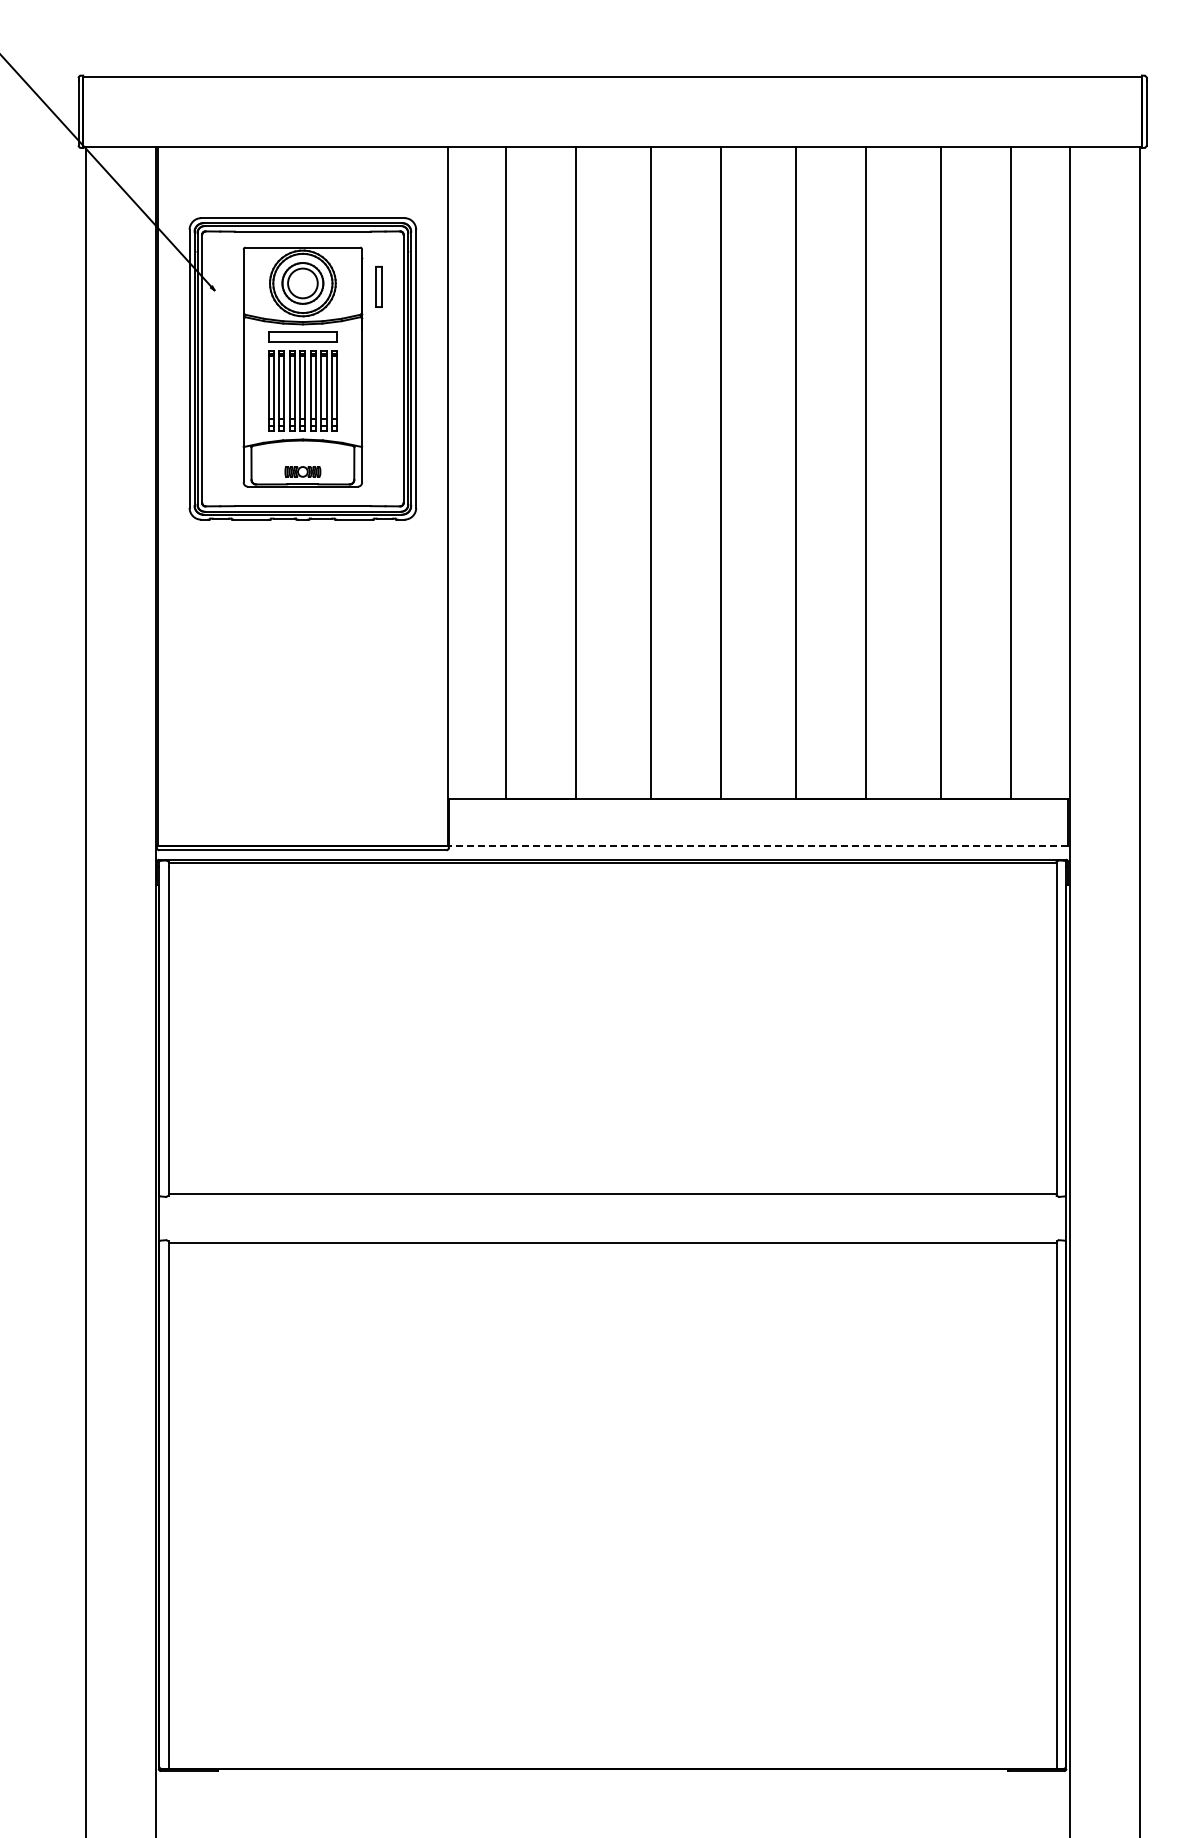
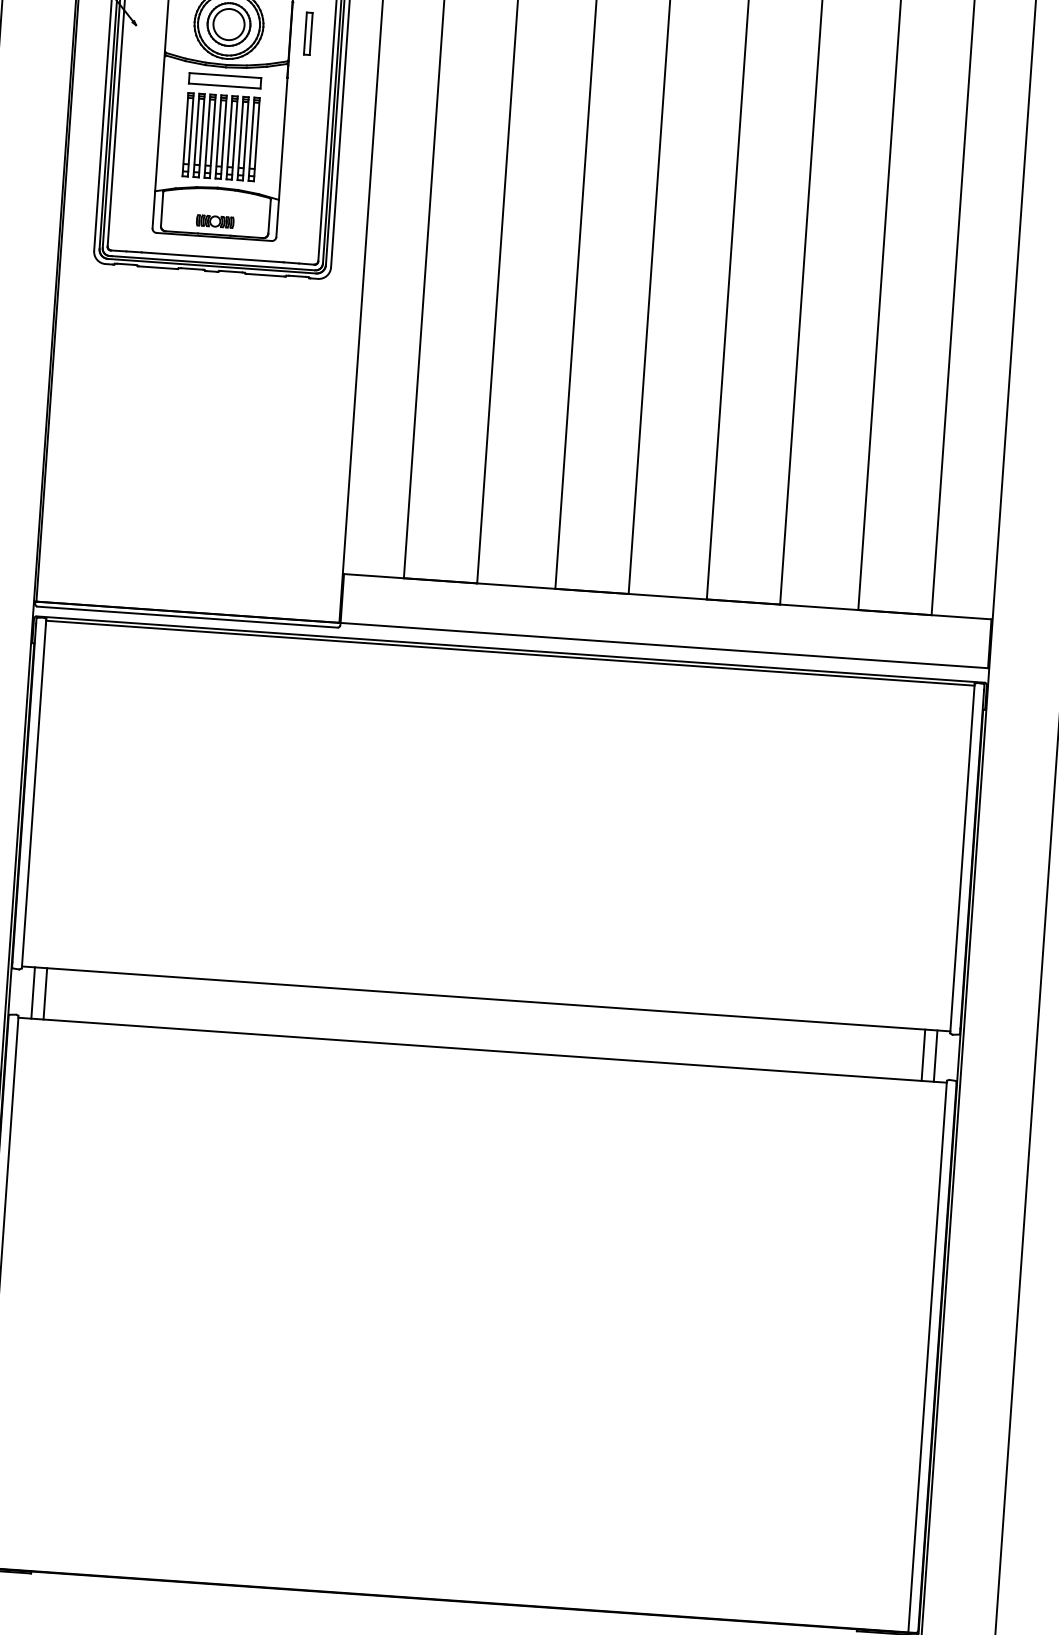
line: (758, 845) -> (664, 645), dashed -> solid
line: (180, 1217) -> (32, 992), added
line: (192, 1217) -> (45, 992), added
line: (1032, 1217) -> (923, 1054), added
line: (1044, 1217) -> (935, 1055), added

